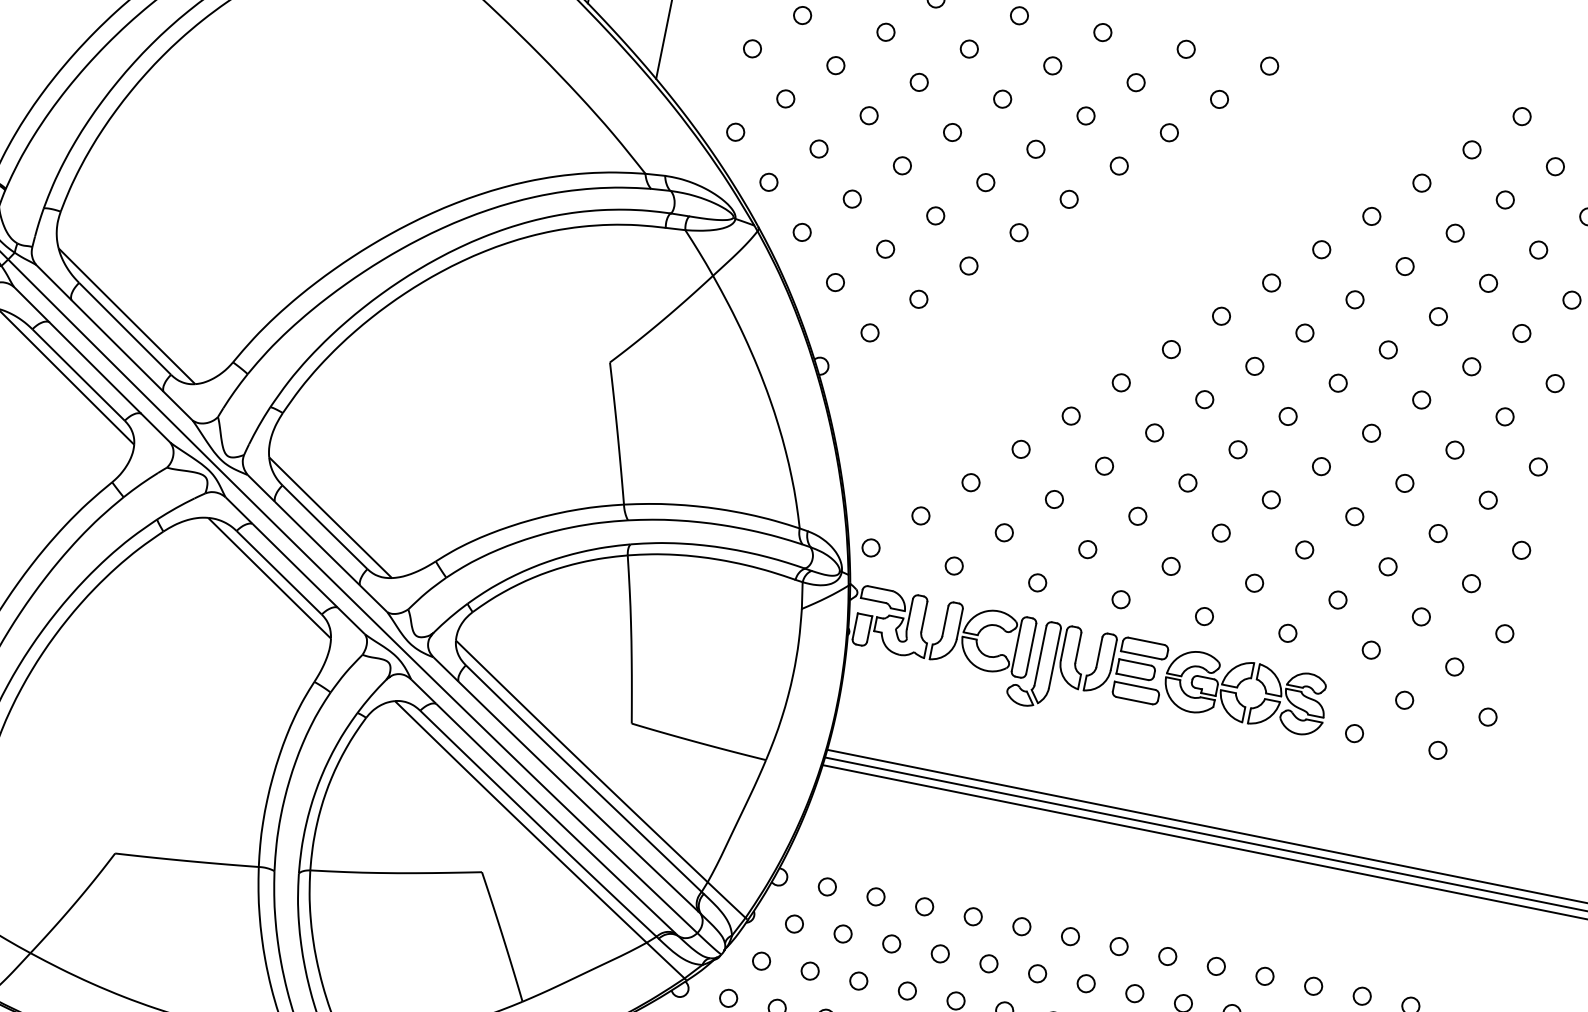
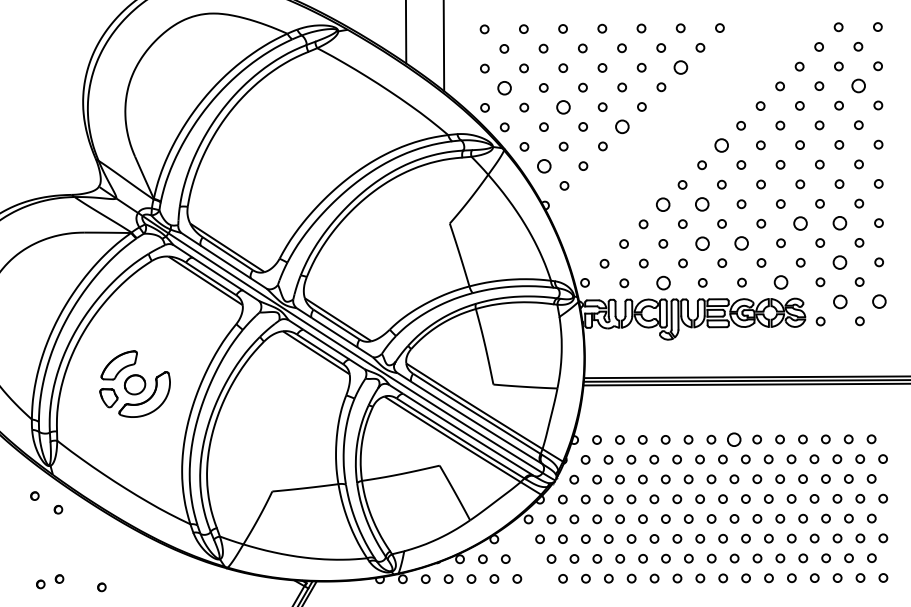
circle: (785, 97) -> (504, 87), size x1.6
circle: (1168, 132) -> (680, 67), size x1.6
circle: (902, 165) -> (563, 107), size x1.6
circle: (1019, 232) -> (622, 126), size x1.6
circle: (1538, 249) -> (858, 85), size x1.6
circle: (833, 282) -> (543, 166), size x1.6
circle: (1221, 316) -> (721, 145), size x1.6
circle: (1070, 415) -> (662, 204), size x1.6
circle: (1154, 433) -> (702, 204), size x1.6
circle: (1137, 515) -> (702, 243), size x1.6
circle: (1354, 516) -> (800, 223), size x1.6
circle: (1220, 533) -> (741, 243), size x1.6
circle: (1437, 533) -> (839, 223), size x1.6
circle: (1037, 581) -> (663, 282), size x1.6
circle: (1420, 616) -> (839, 262), size x1.6
circle: (1288, 633) -> (781, 282), size x1.6
circle: (1403, 699) -> (839, 301), size x1.6
circle: (1488, 716) -> (879, 301), size x1.6
circle: (1119, 946) -> (734, 439), size x1.6

